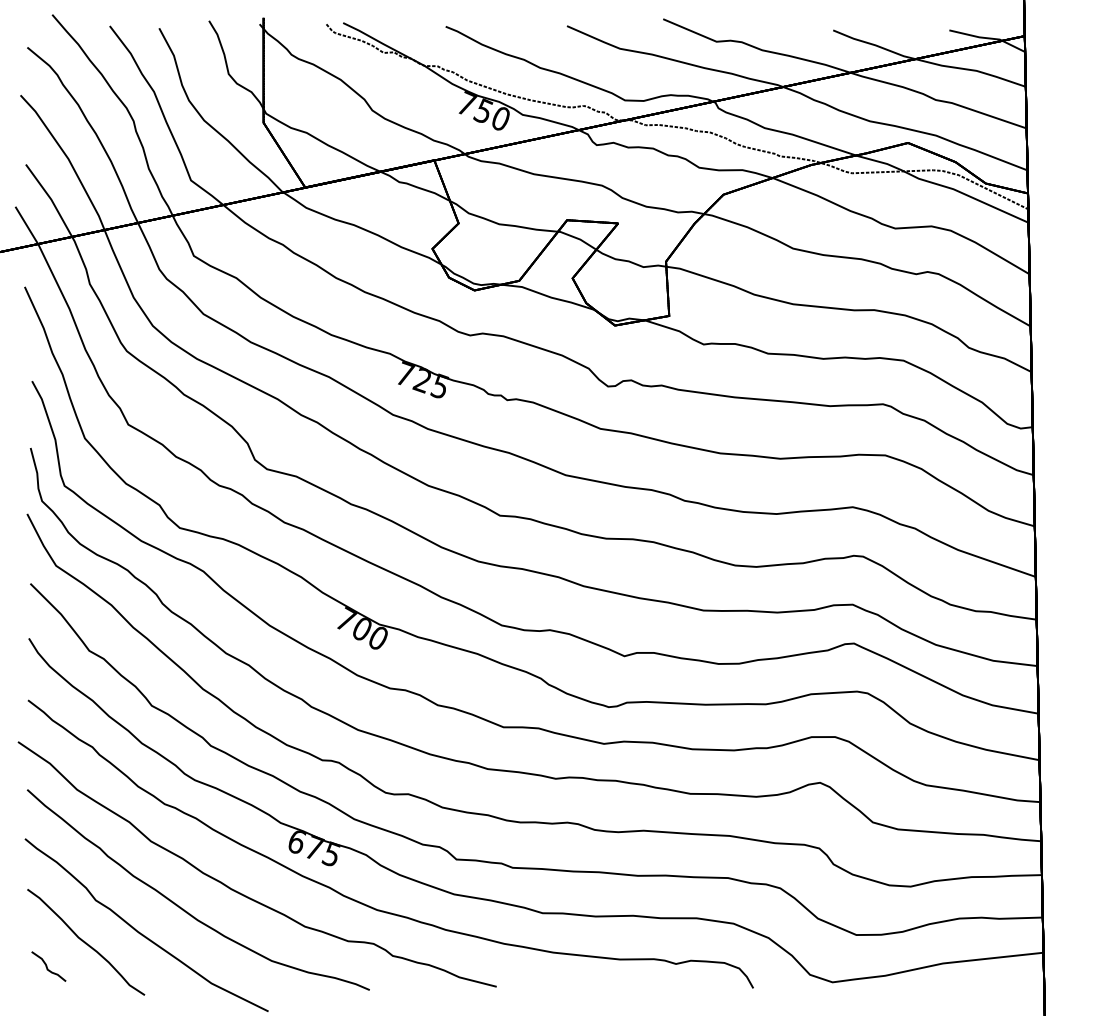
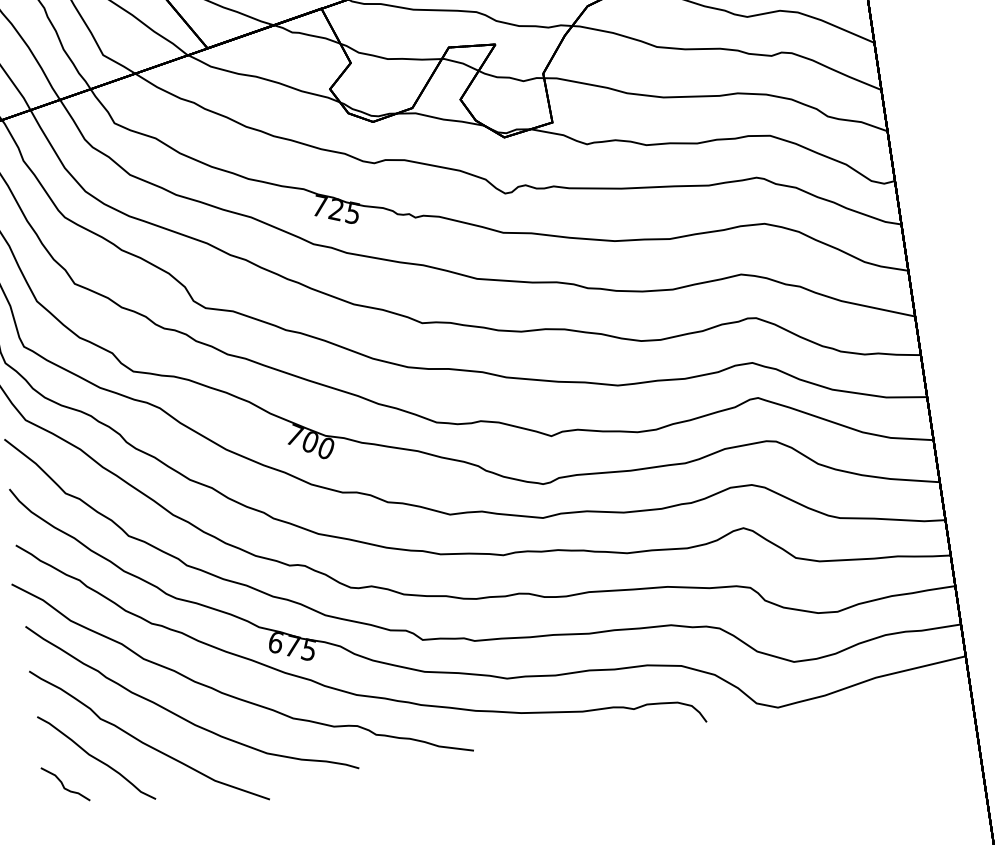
part: (48, 966) -> (65, 784), size x1.43

